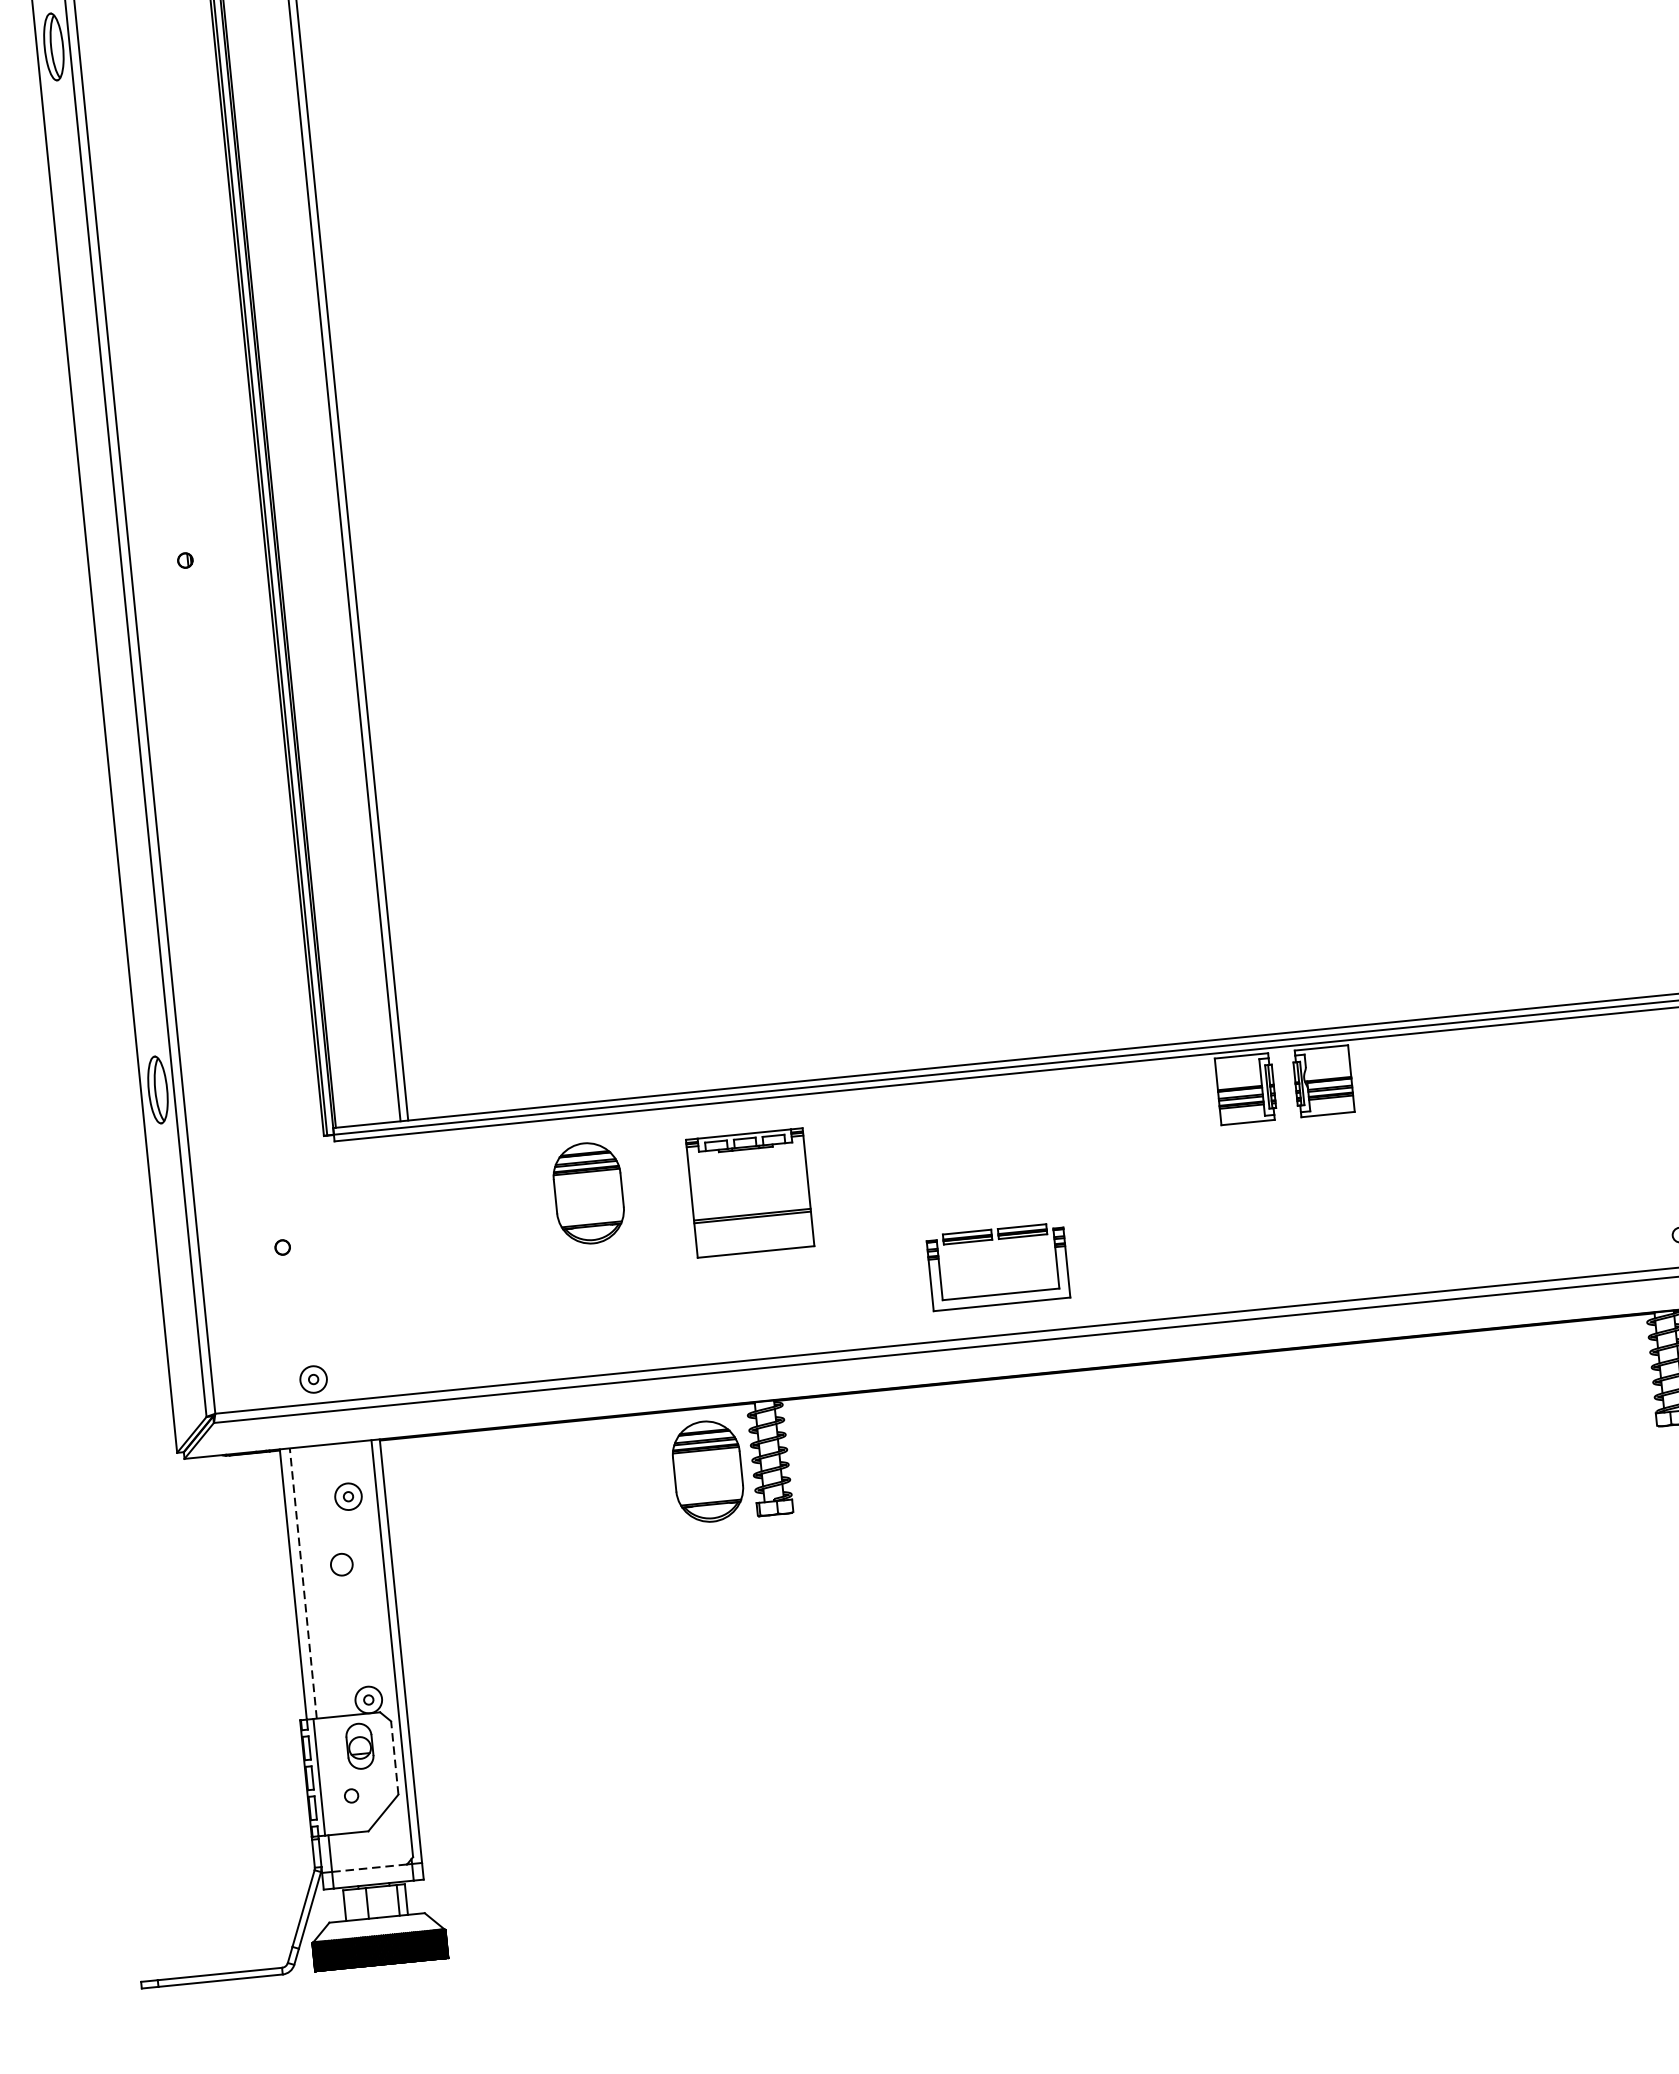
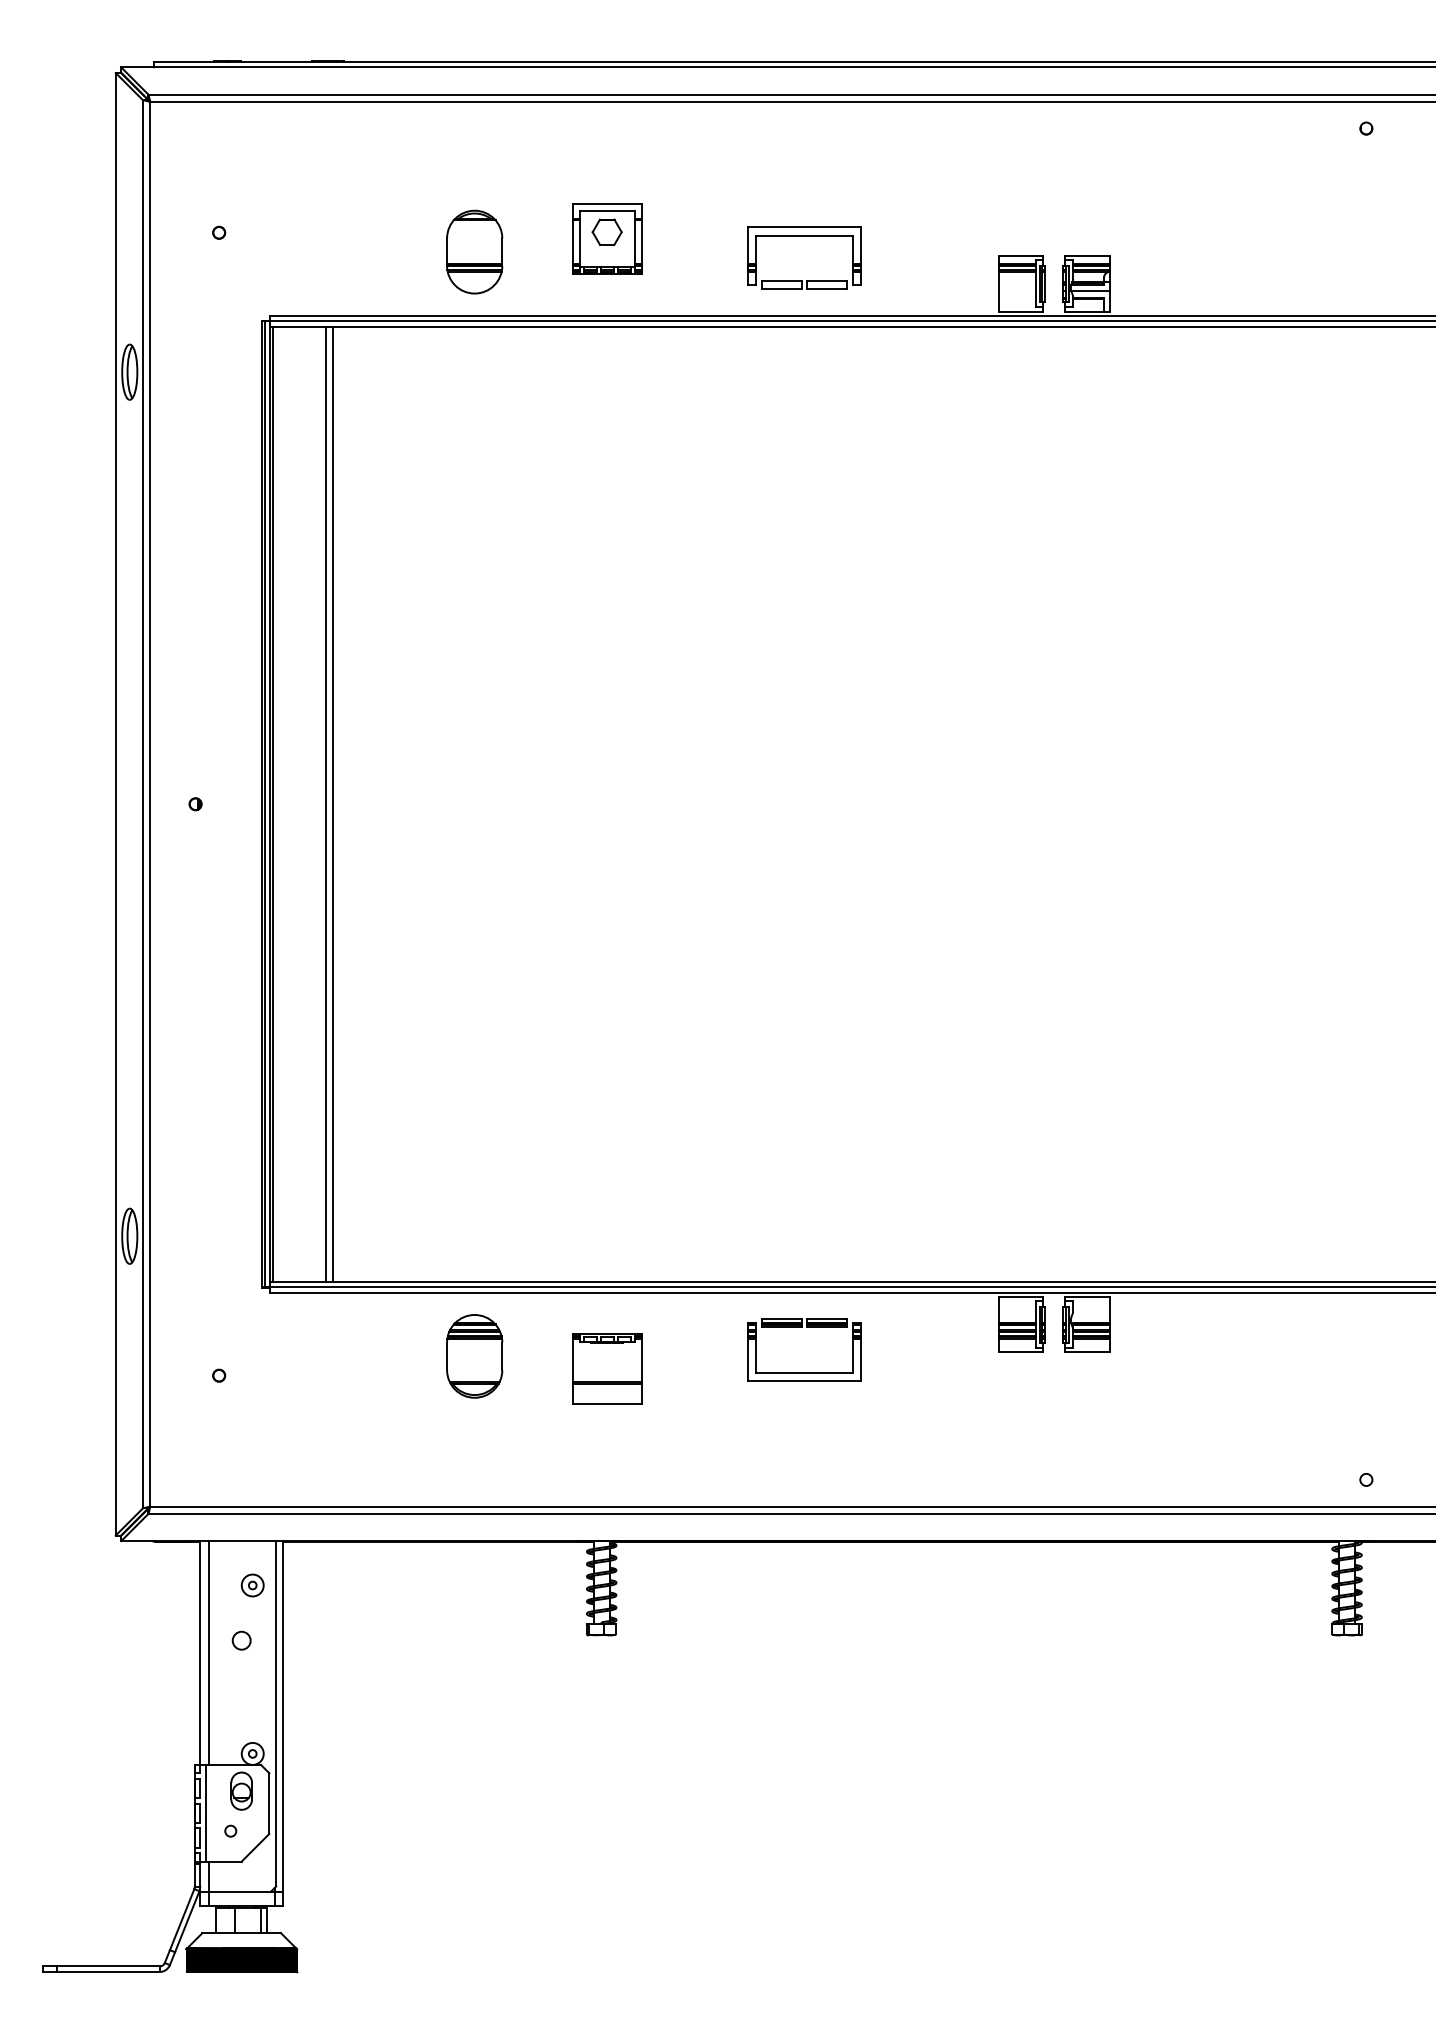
part: (750, 1192) -> (607, 1368), size x0.71
part: (993, 1239) -> (802, 1327), moved
part: (313, 1379) -> (233, 1486), removed
part: (707, 1471) -> (549, 1594), removed
line: (303, 1584) -> (208, 1653), dashed -> solid
line: (394, 1757) -> (269, 1803), dashed -> solid
line: (369, 1867) -> (239, 1891), dashed -> solid

